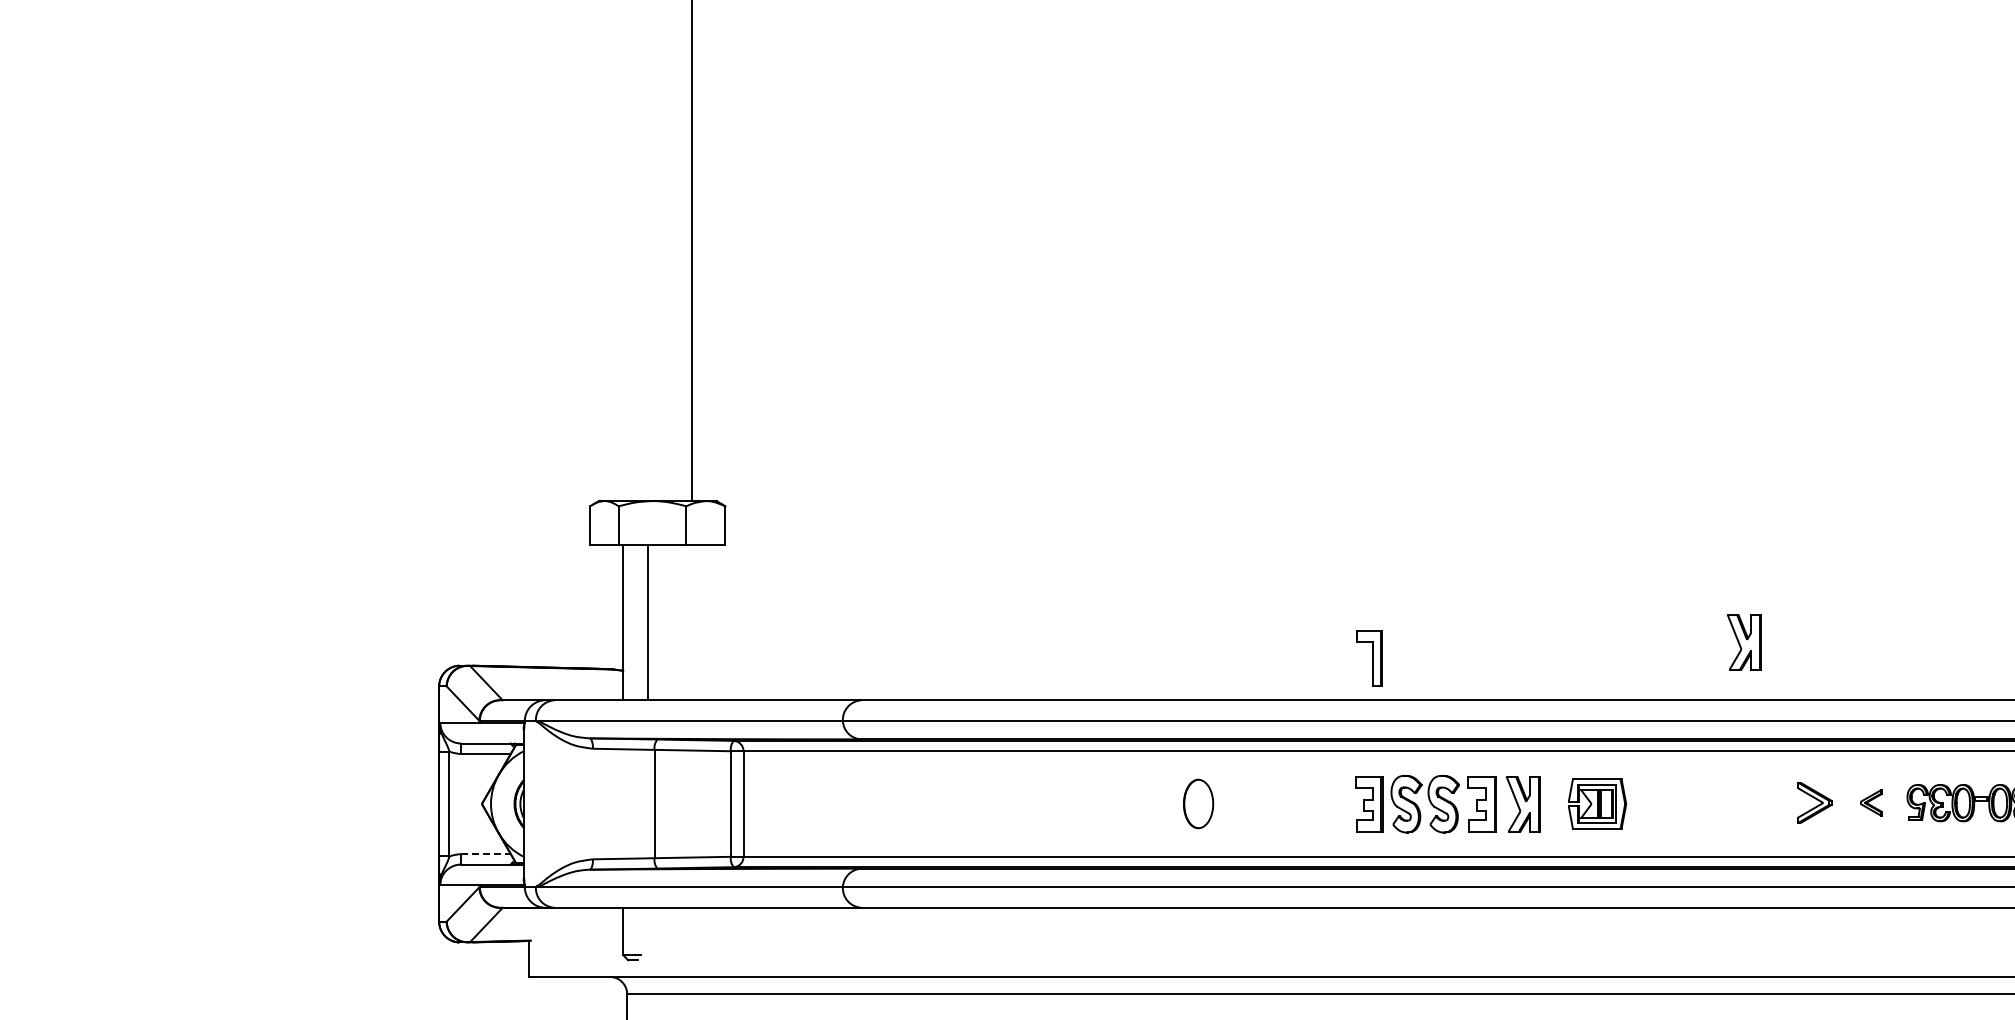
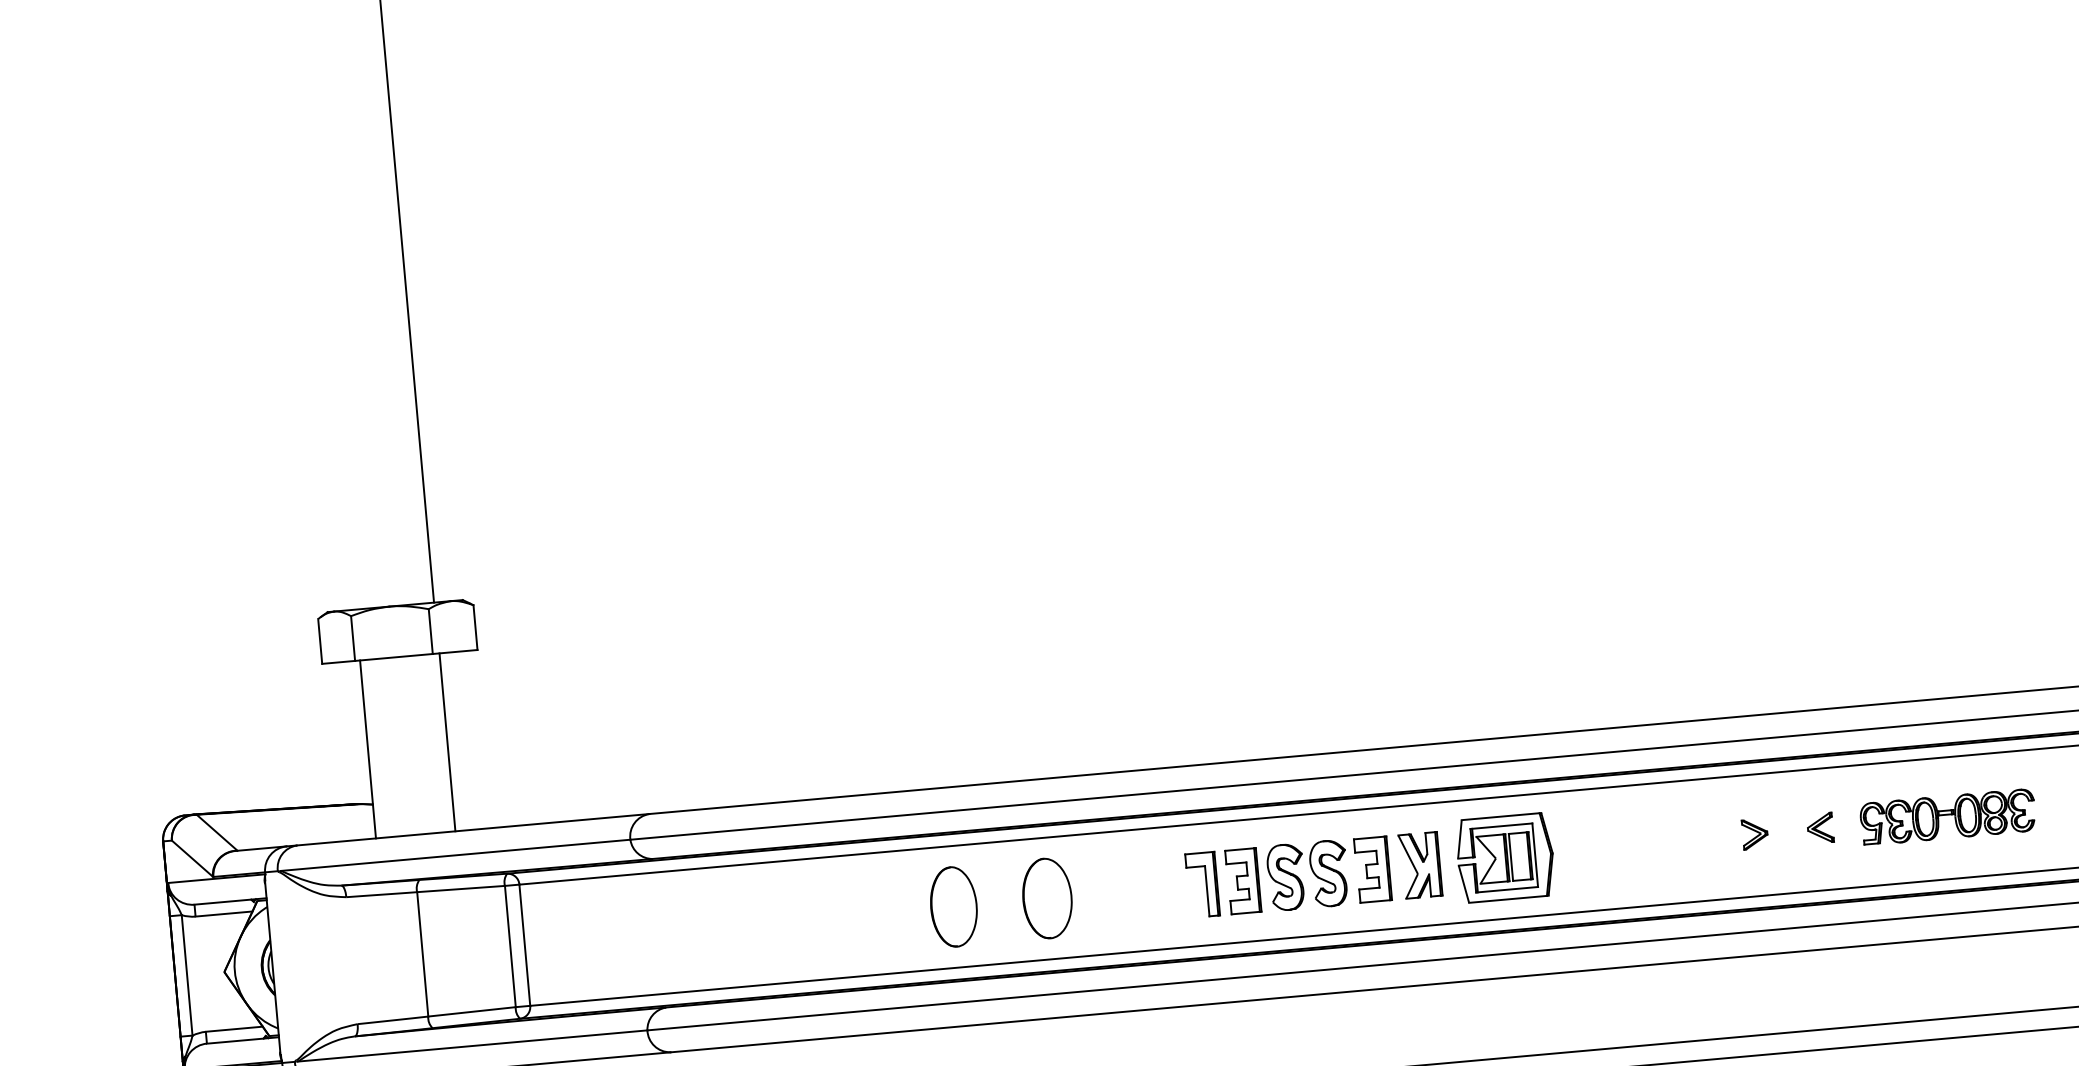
line: (648, 622) -> (447, 741), moved
part: (1744, 642) -> (1657, 657), removed
part: (1369, 658) -> (1202, 885), moved
part: (1814, 802) -> (1754, 833), size x0.62
part: (1116, 803) -> (953, 906), added
part: (1198, 803) -> (1047, 897), size x1.43
part: (1597, 803) -> (1505, 857), size x1.43
line: (486, 854) -> (234, 1029), dashed -> solid

